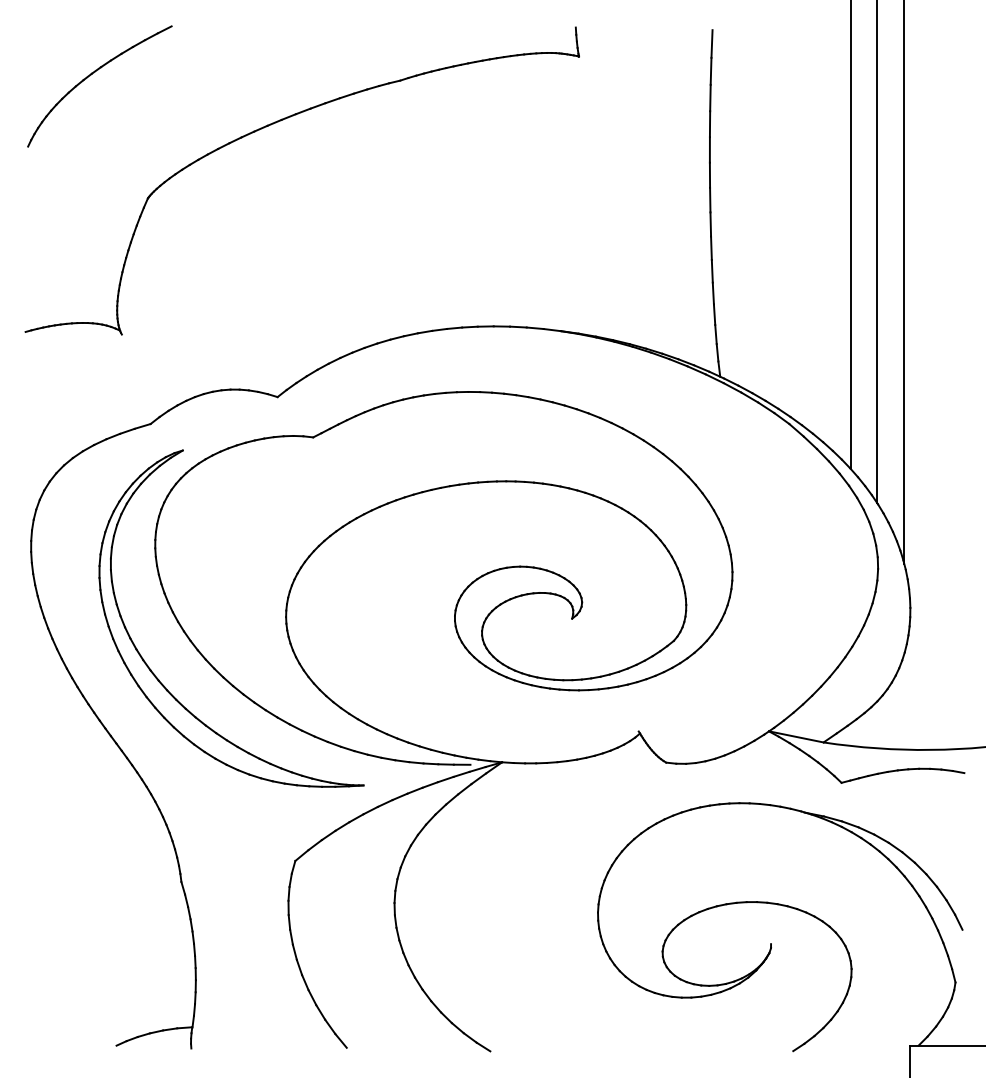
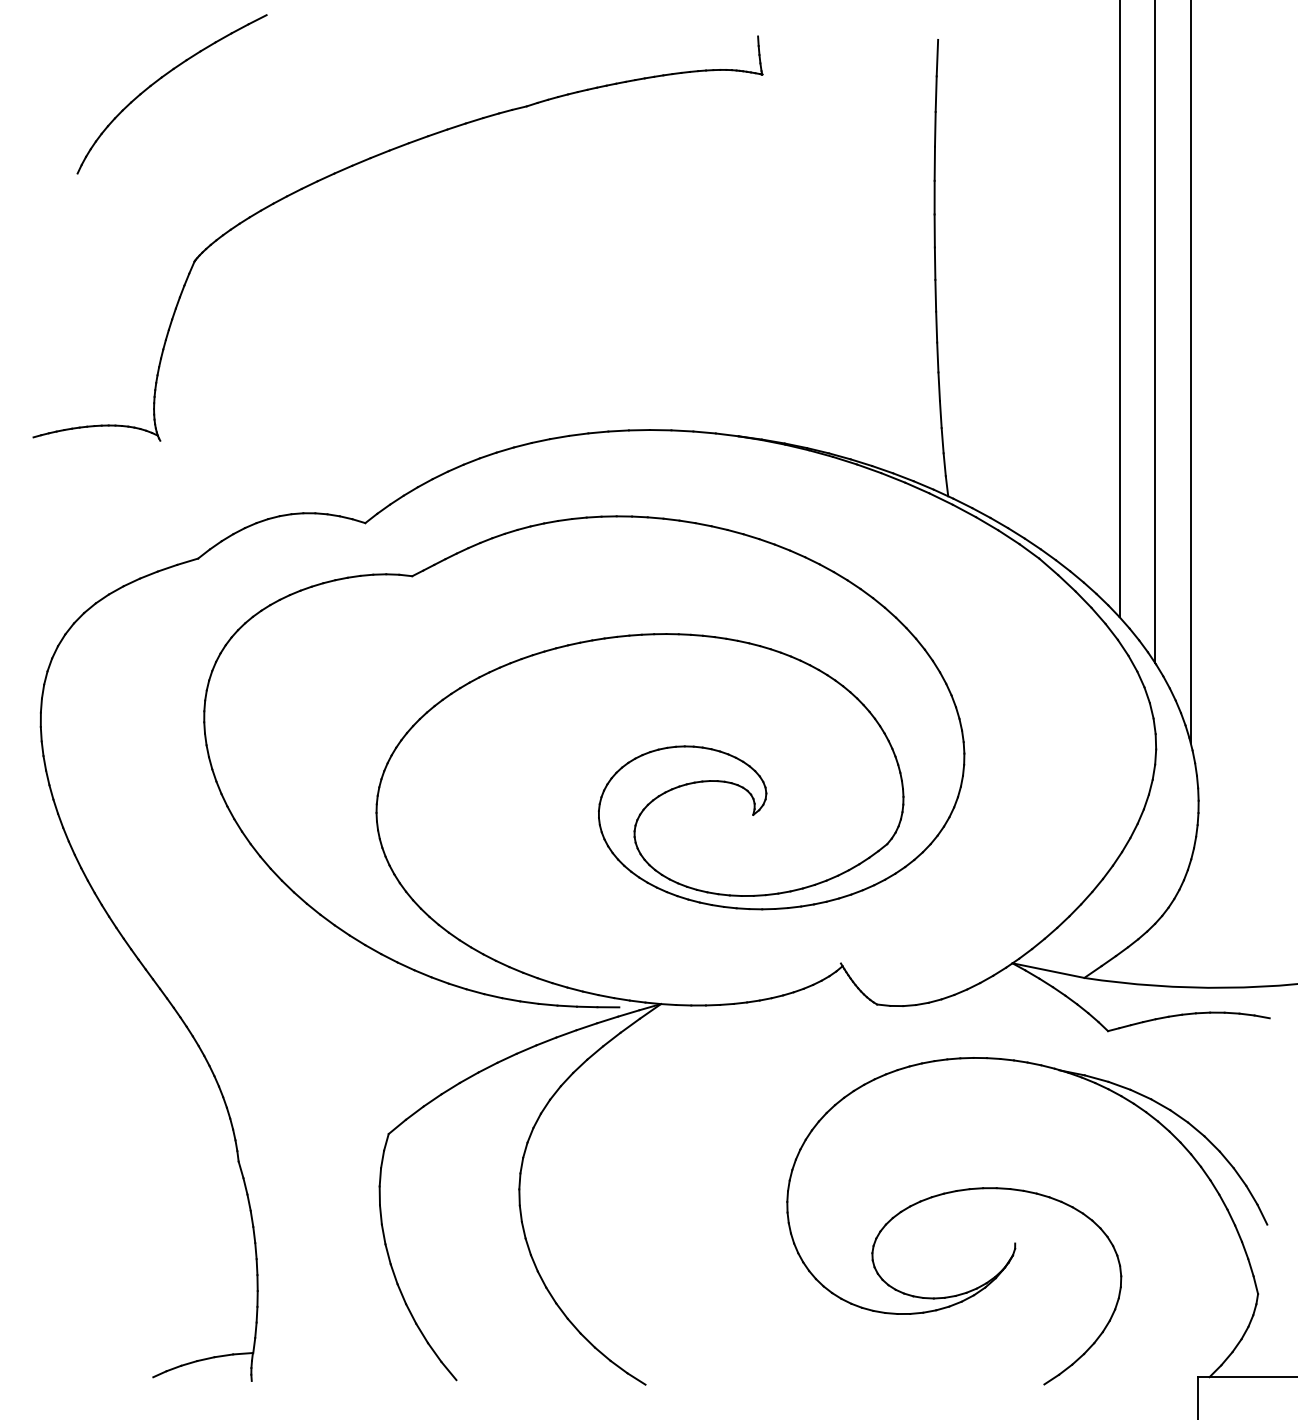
part: (91, 75) -> (161, 79), moved
part: (159, 679) -> (209, 895), removed

